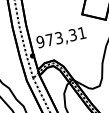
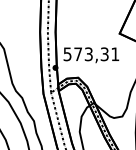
text: (40, 41) -> (67, 53), 973,31 -> 573,31

